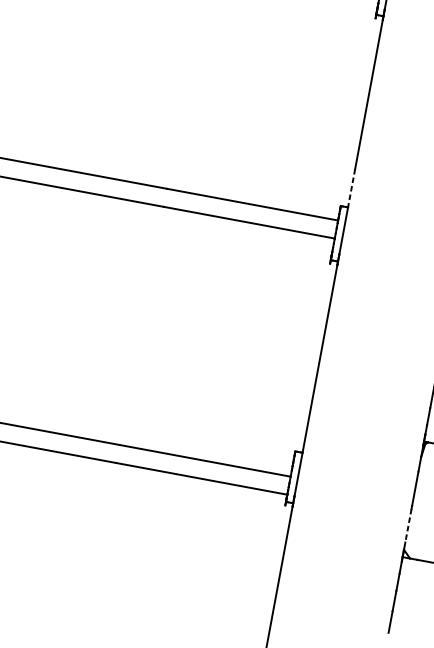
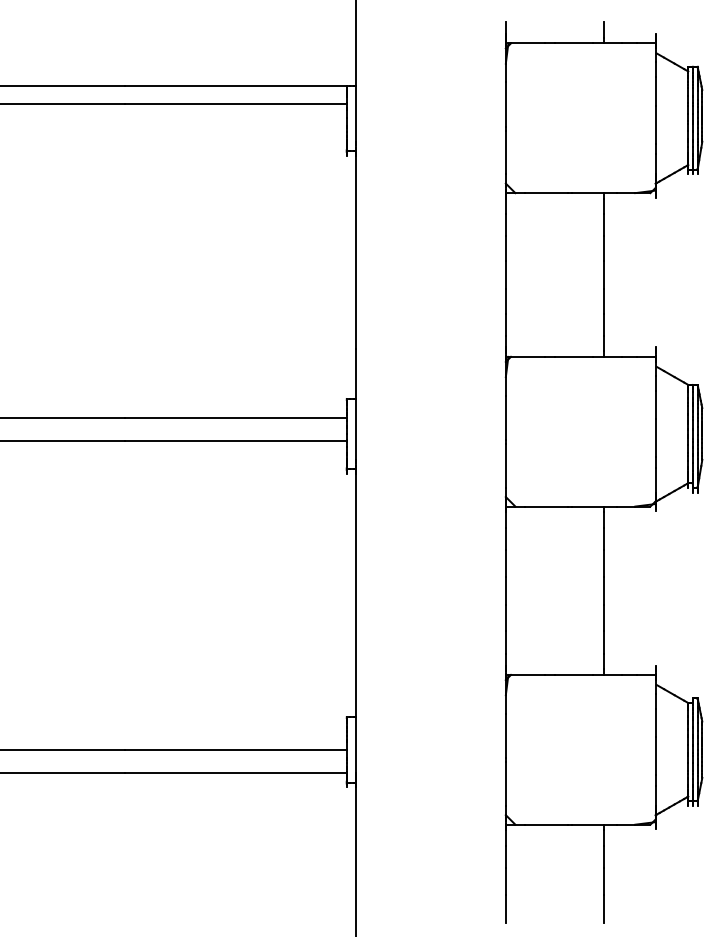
line: (351, 188) -> (356, 374), dashed -> solid
line: (408, 526) -> (505, 784), dashed -> solid

